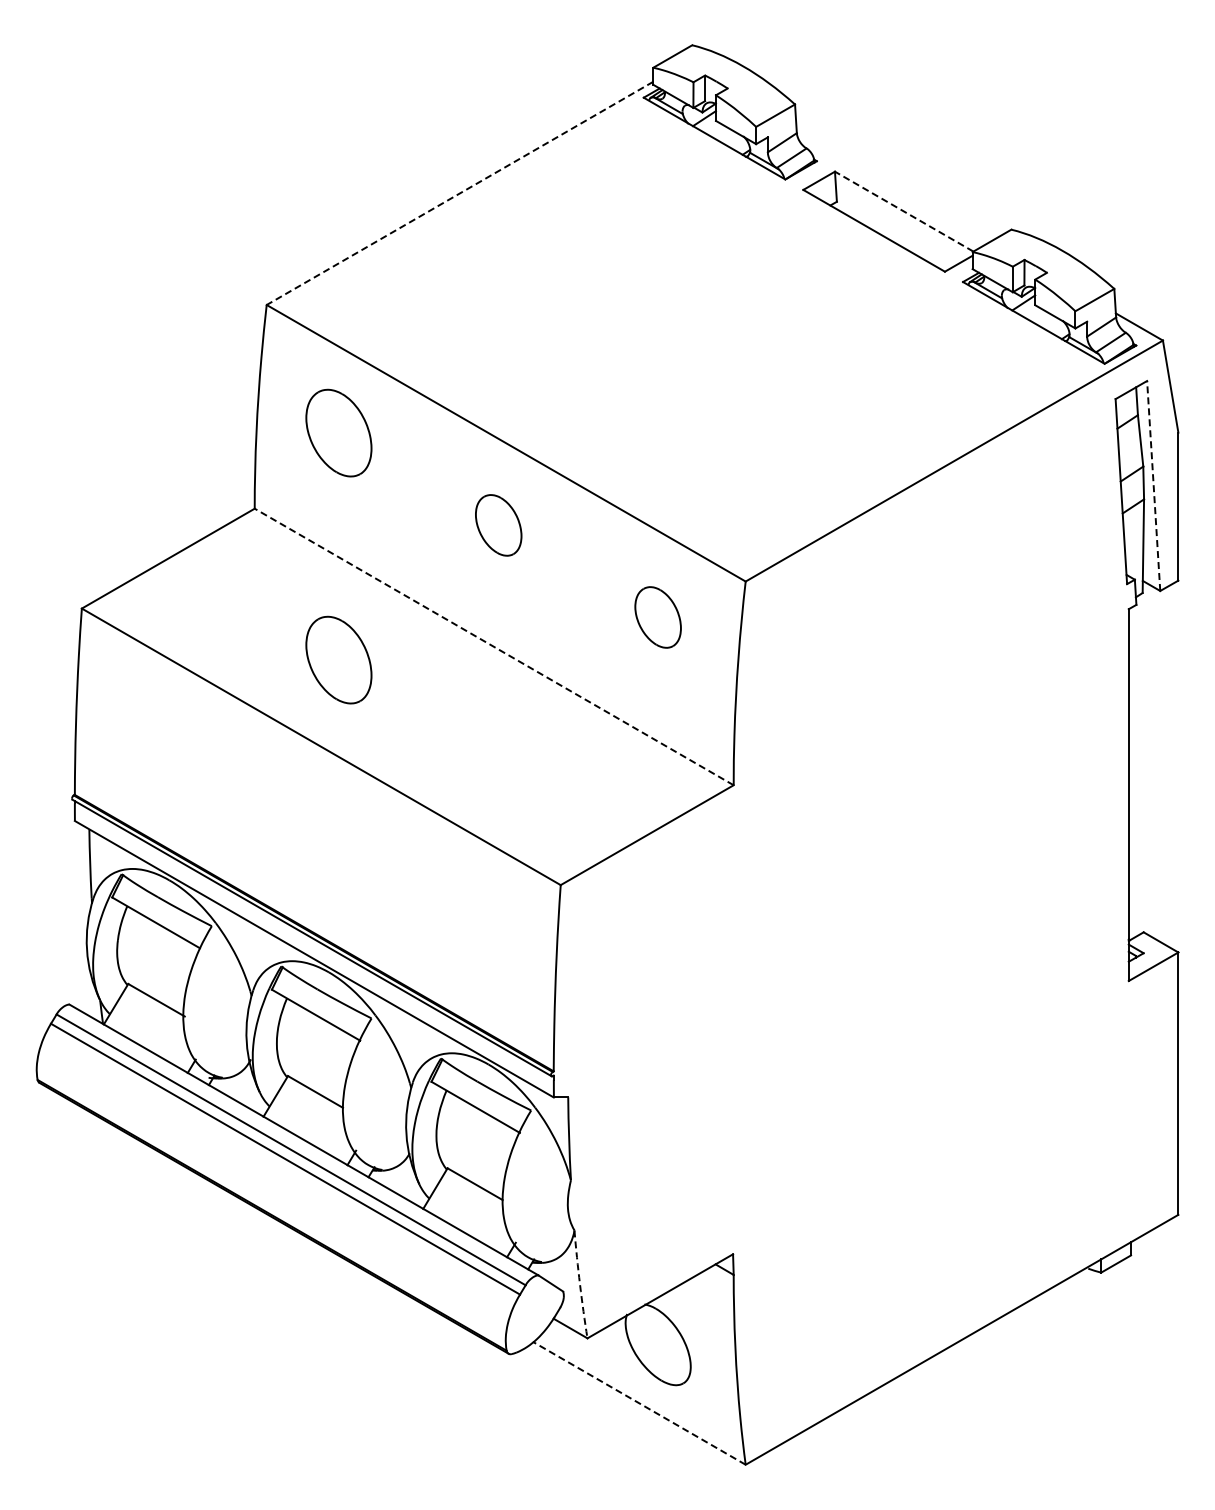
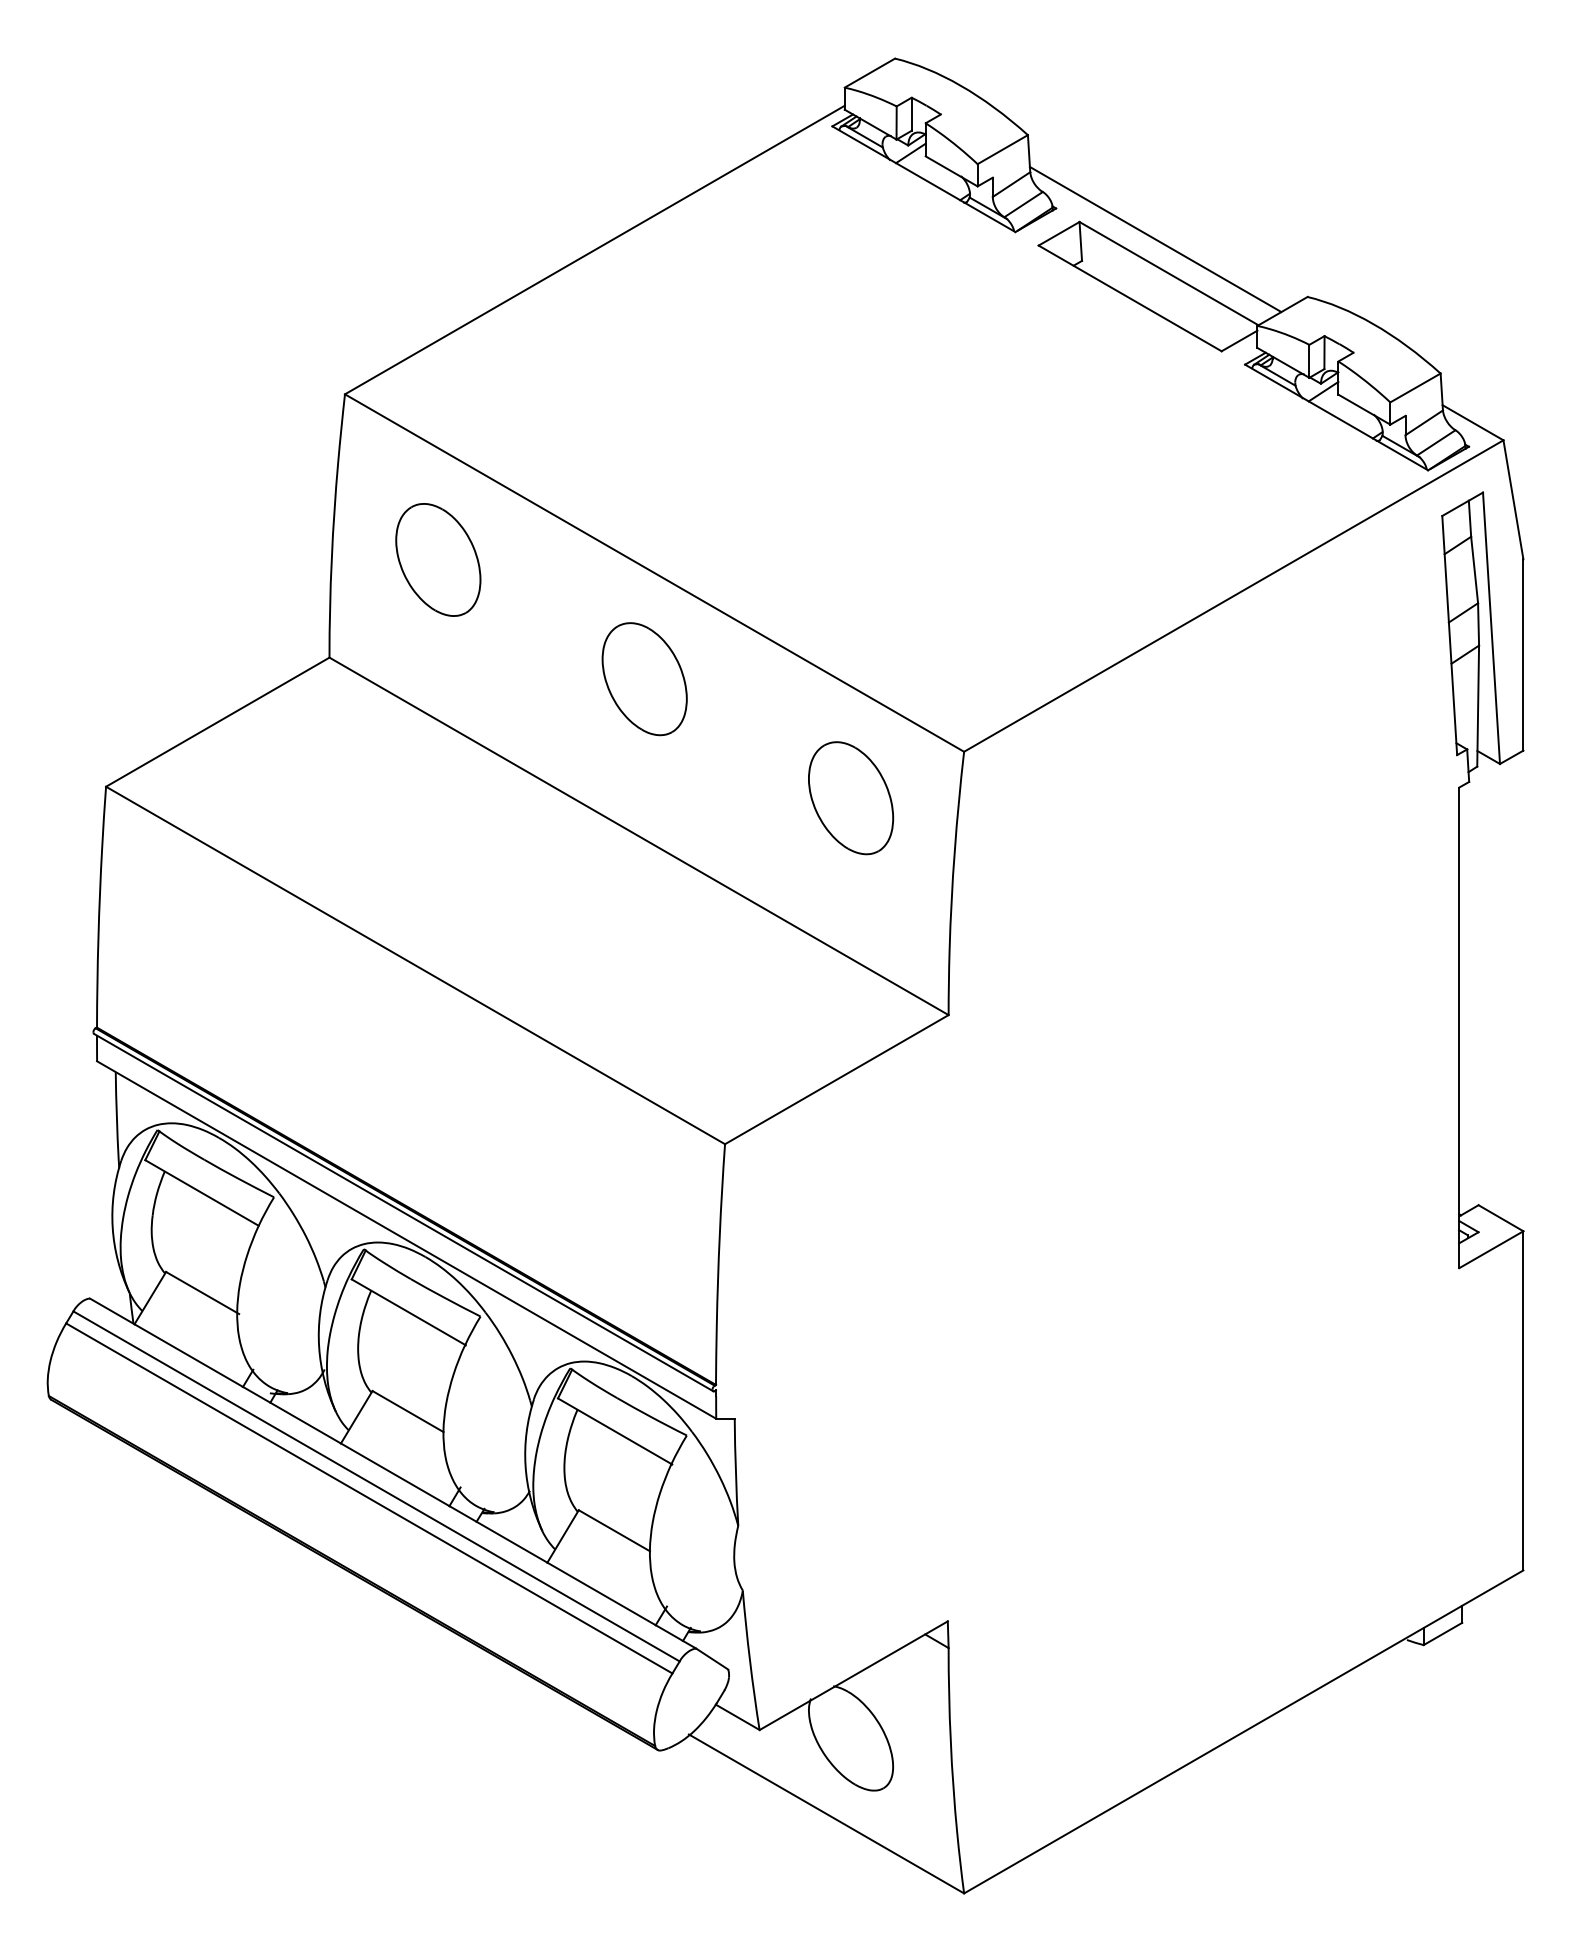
line: (893, 185) -> (1155, 239), added
line: (459, 193) -> (594, 250), dashed -> solid
line: (904, 211) -> (1169, 273), dashed -> solid
line: (1153, 485) -> (1491, 627), dashed -> solid
part: (498, 525) -> (644, 679), size x1.43
part: (657, 617) -> (850, 798), size x1.43
line: (494, 646) -> (639, 835), dashed -> solid
part: (338, 659) -> (437, 852), removed
arc: (580, 1284) -> (750, 1660), dashed -> solid
line: (639, 1403) -> (826, 1814), dashed -> solid

